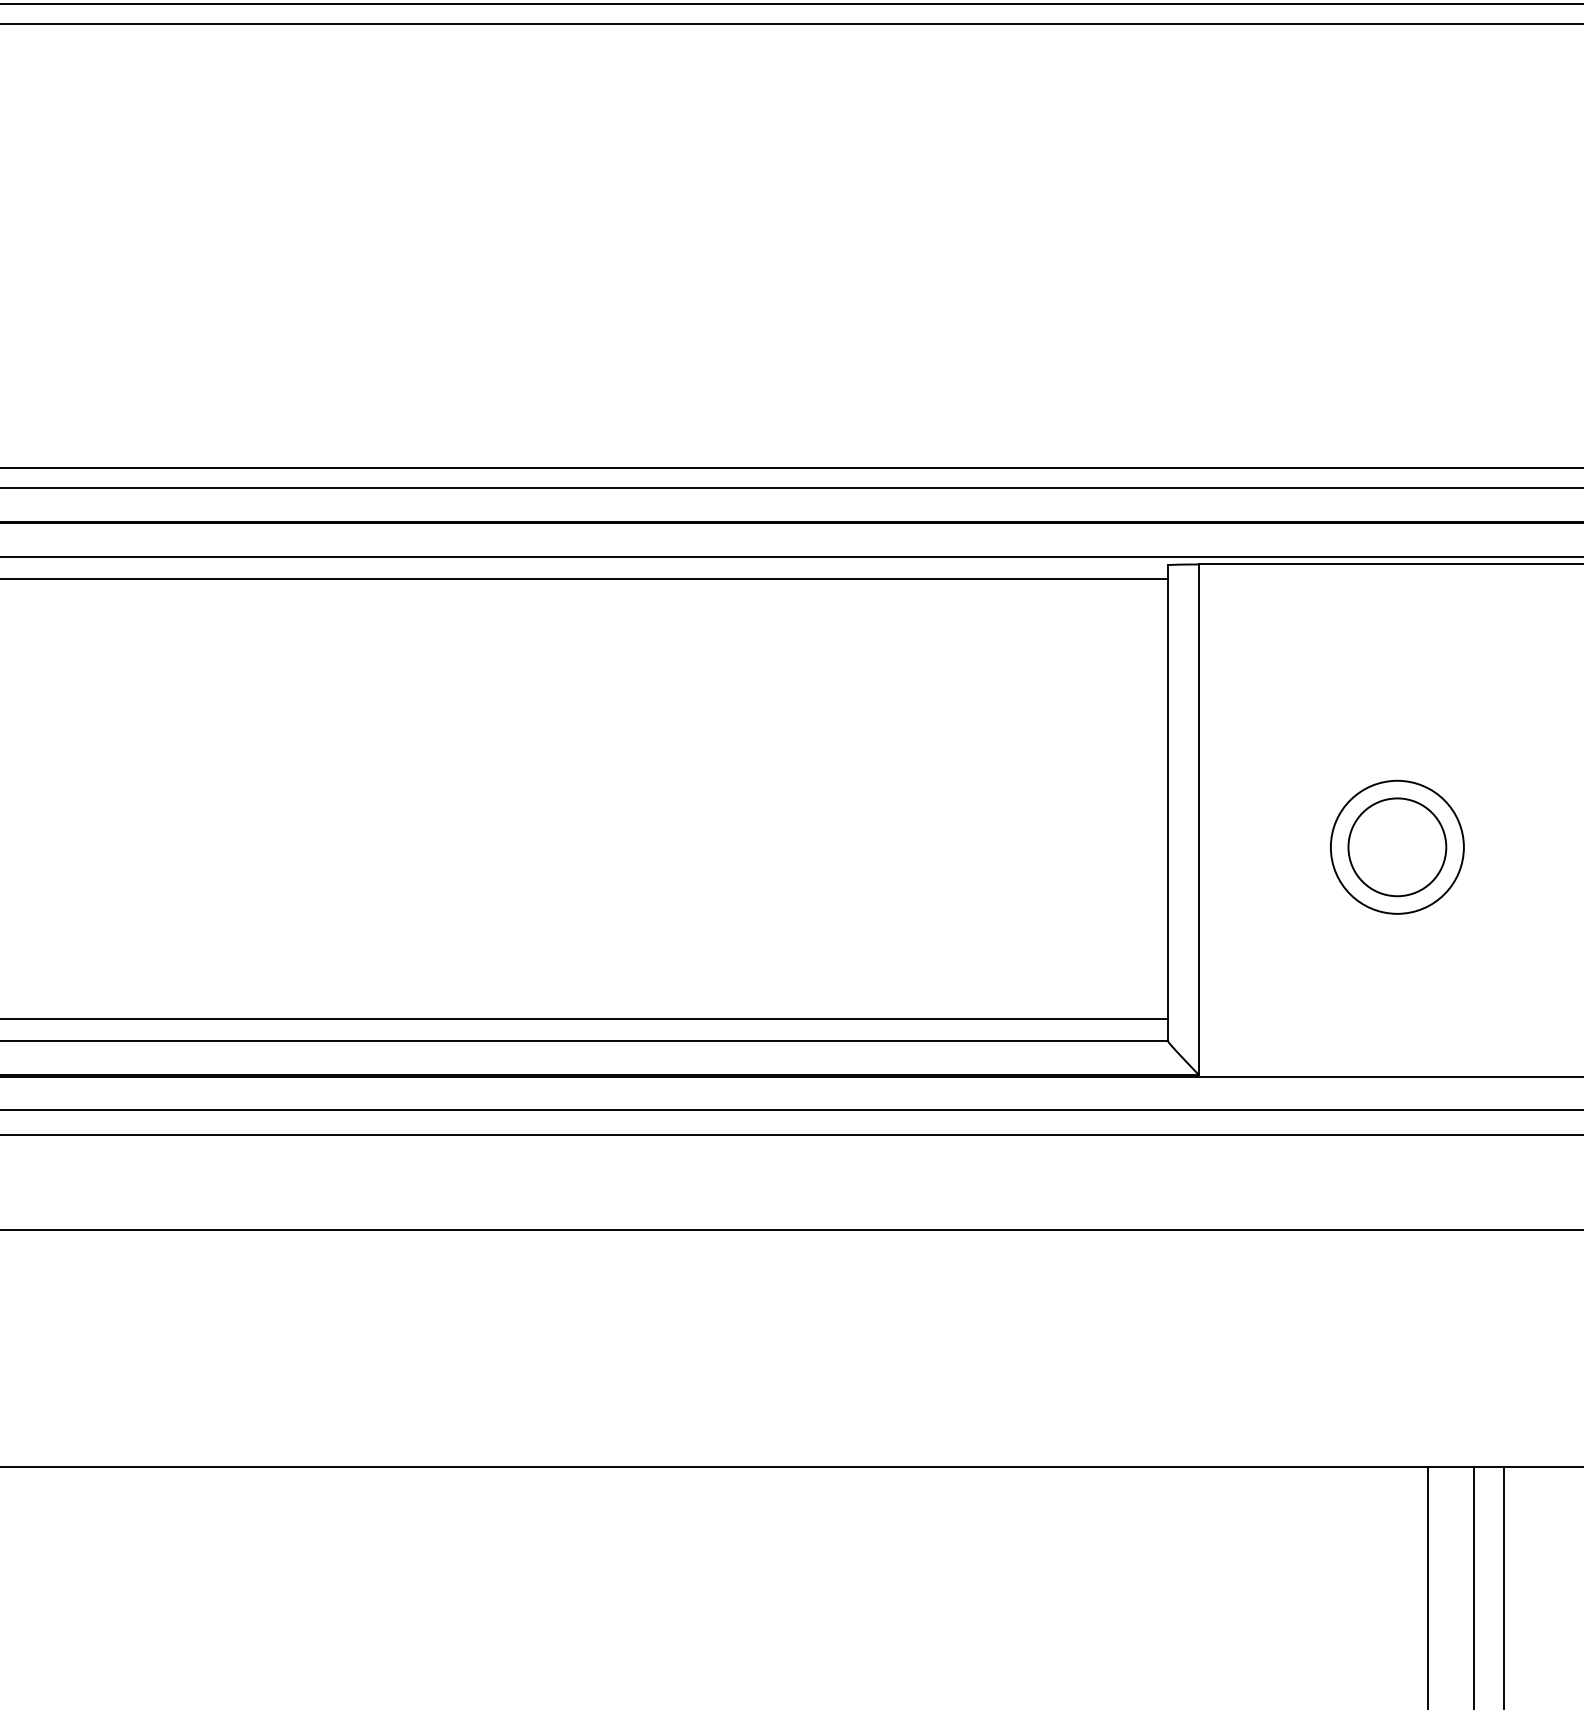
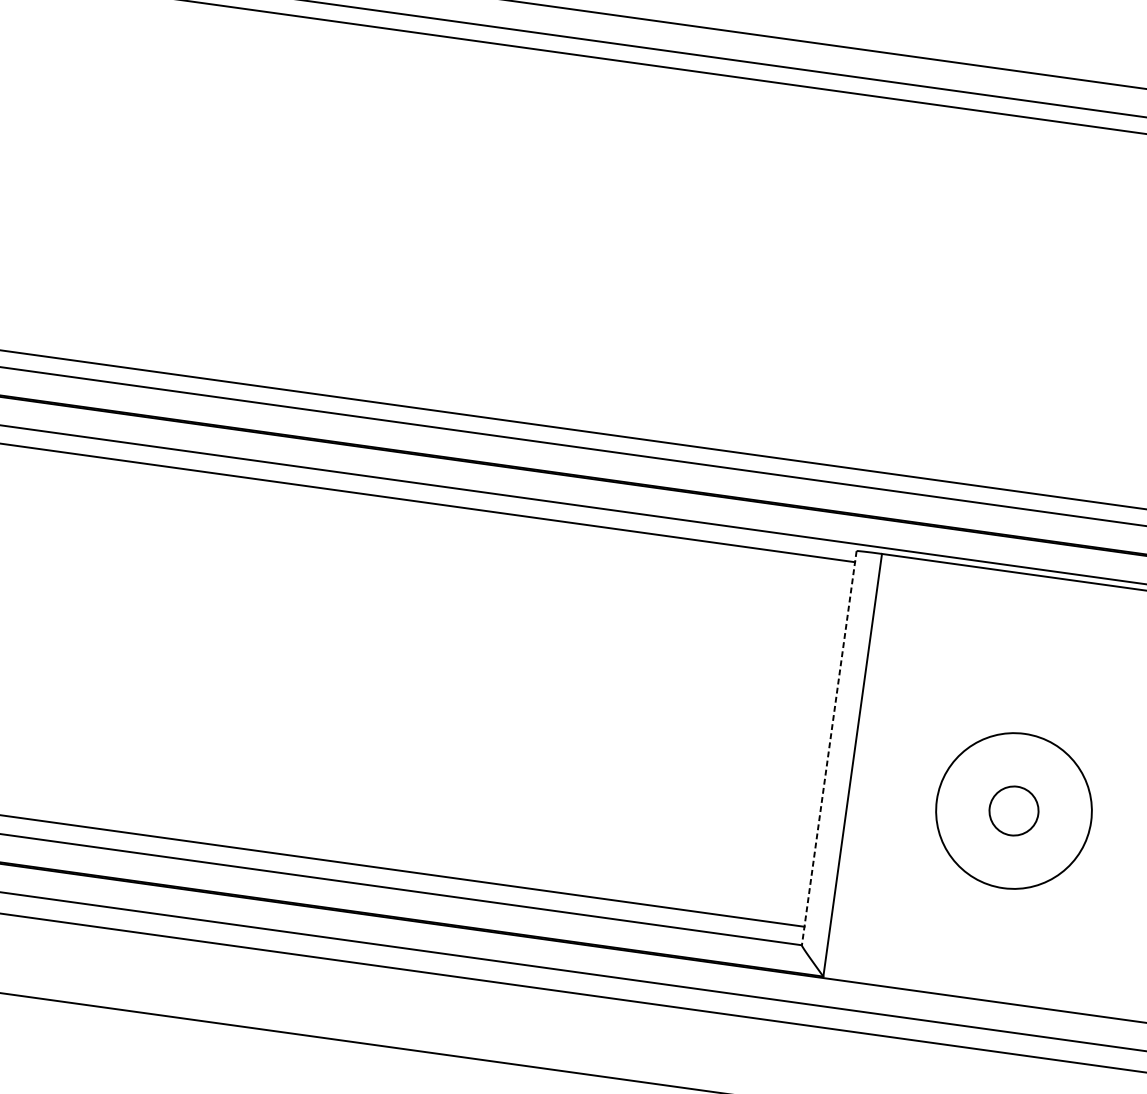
line: (1168, 803) -> (829, 748), solid -> dashed
circle: (1396, 846) -> (1013, 810), size x1.4
circle: (1397, 847) -> (1014, 811), size x0.6

